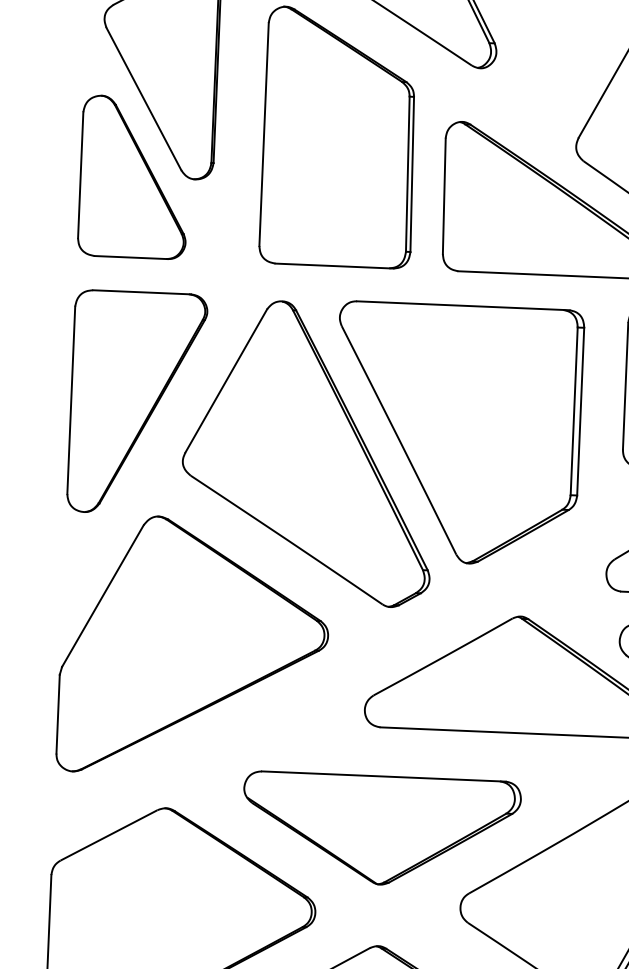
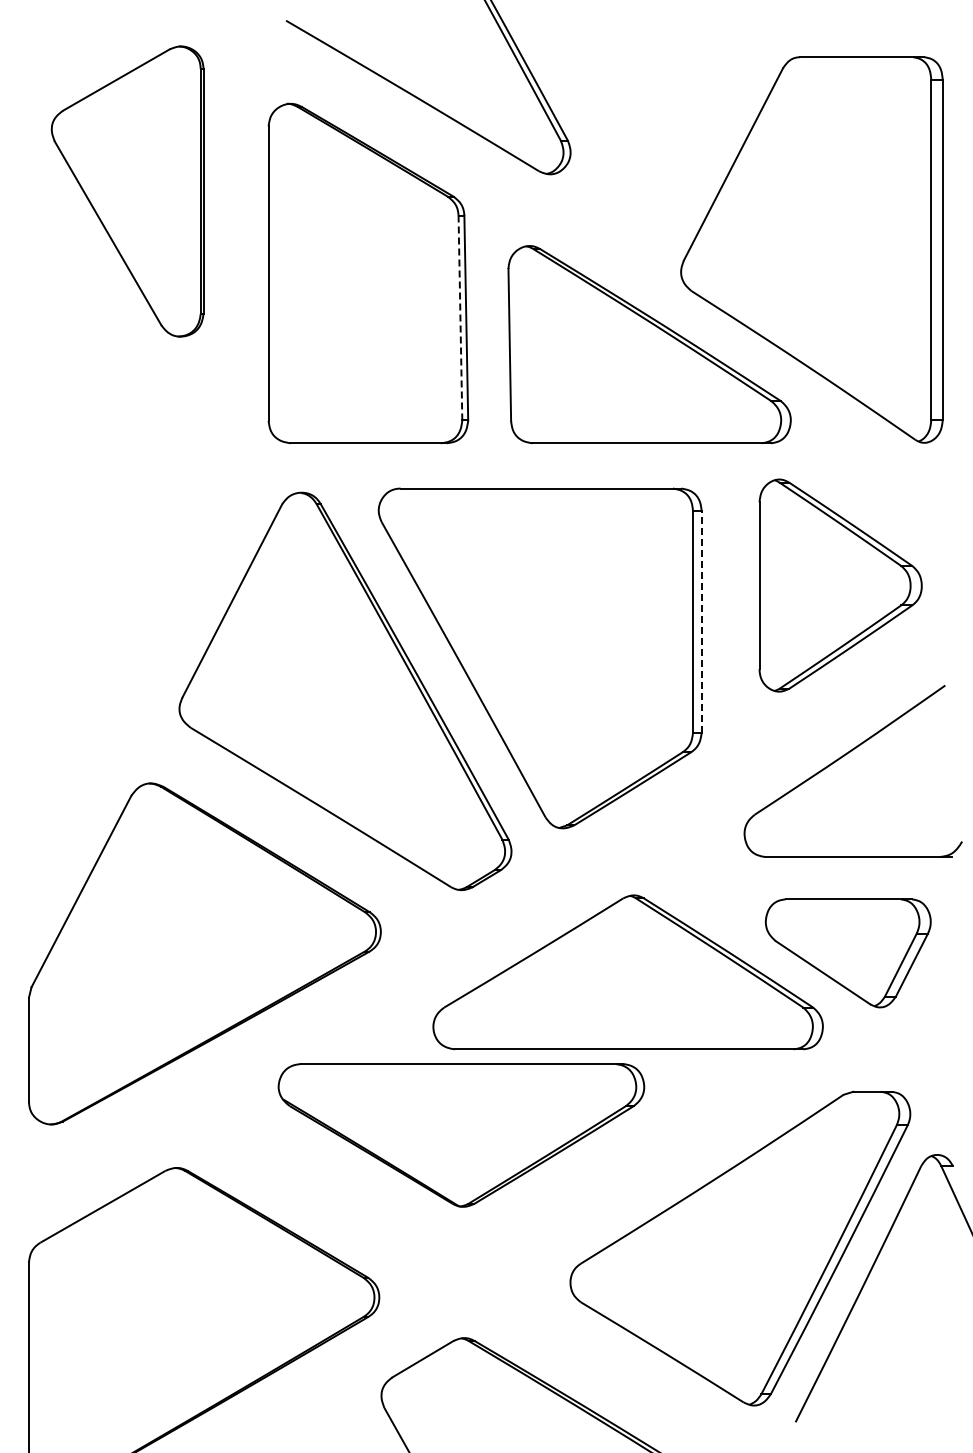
line: (407, 173) -> (460, 317), solid -> dashed
part: (134, 177) -> (99, 337), removed
part: (137, 402) -> (116, 634), removed
line: (580, 411) -> (701, 621), solid -> dashed
part: (381, 830) -> (461, 1135), moved

